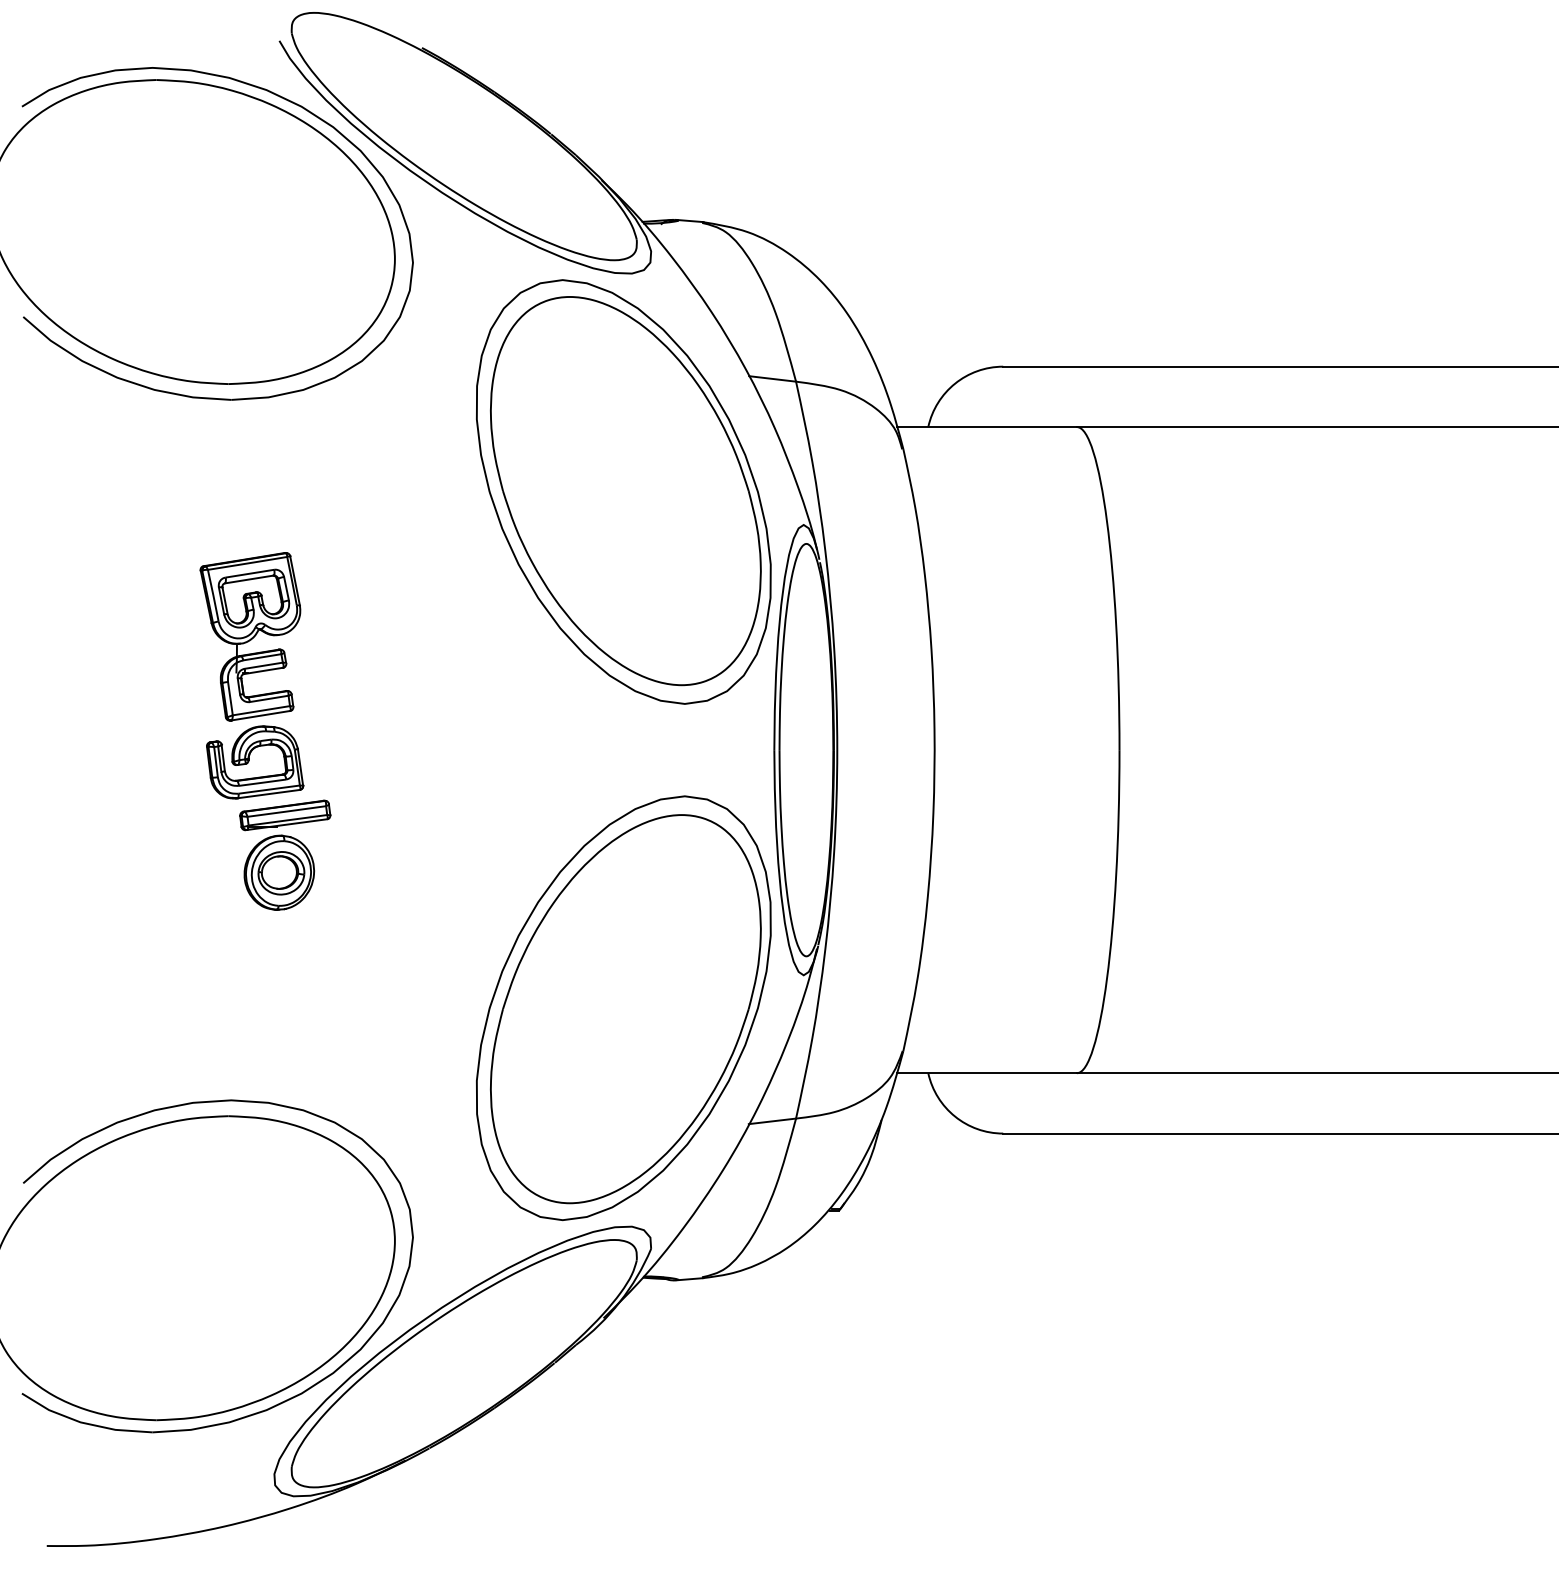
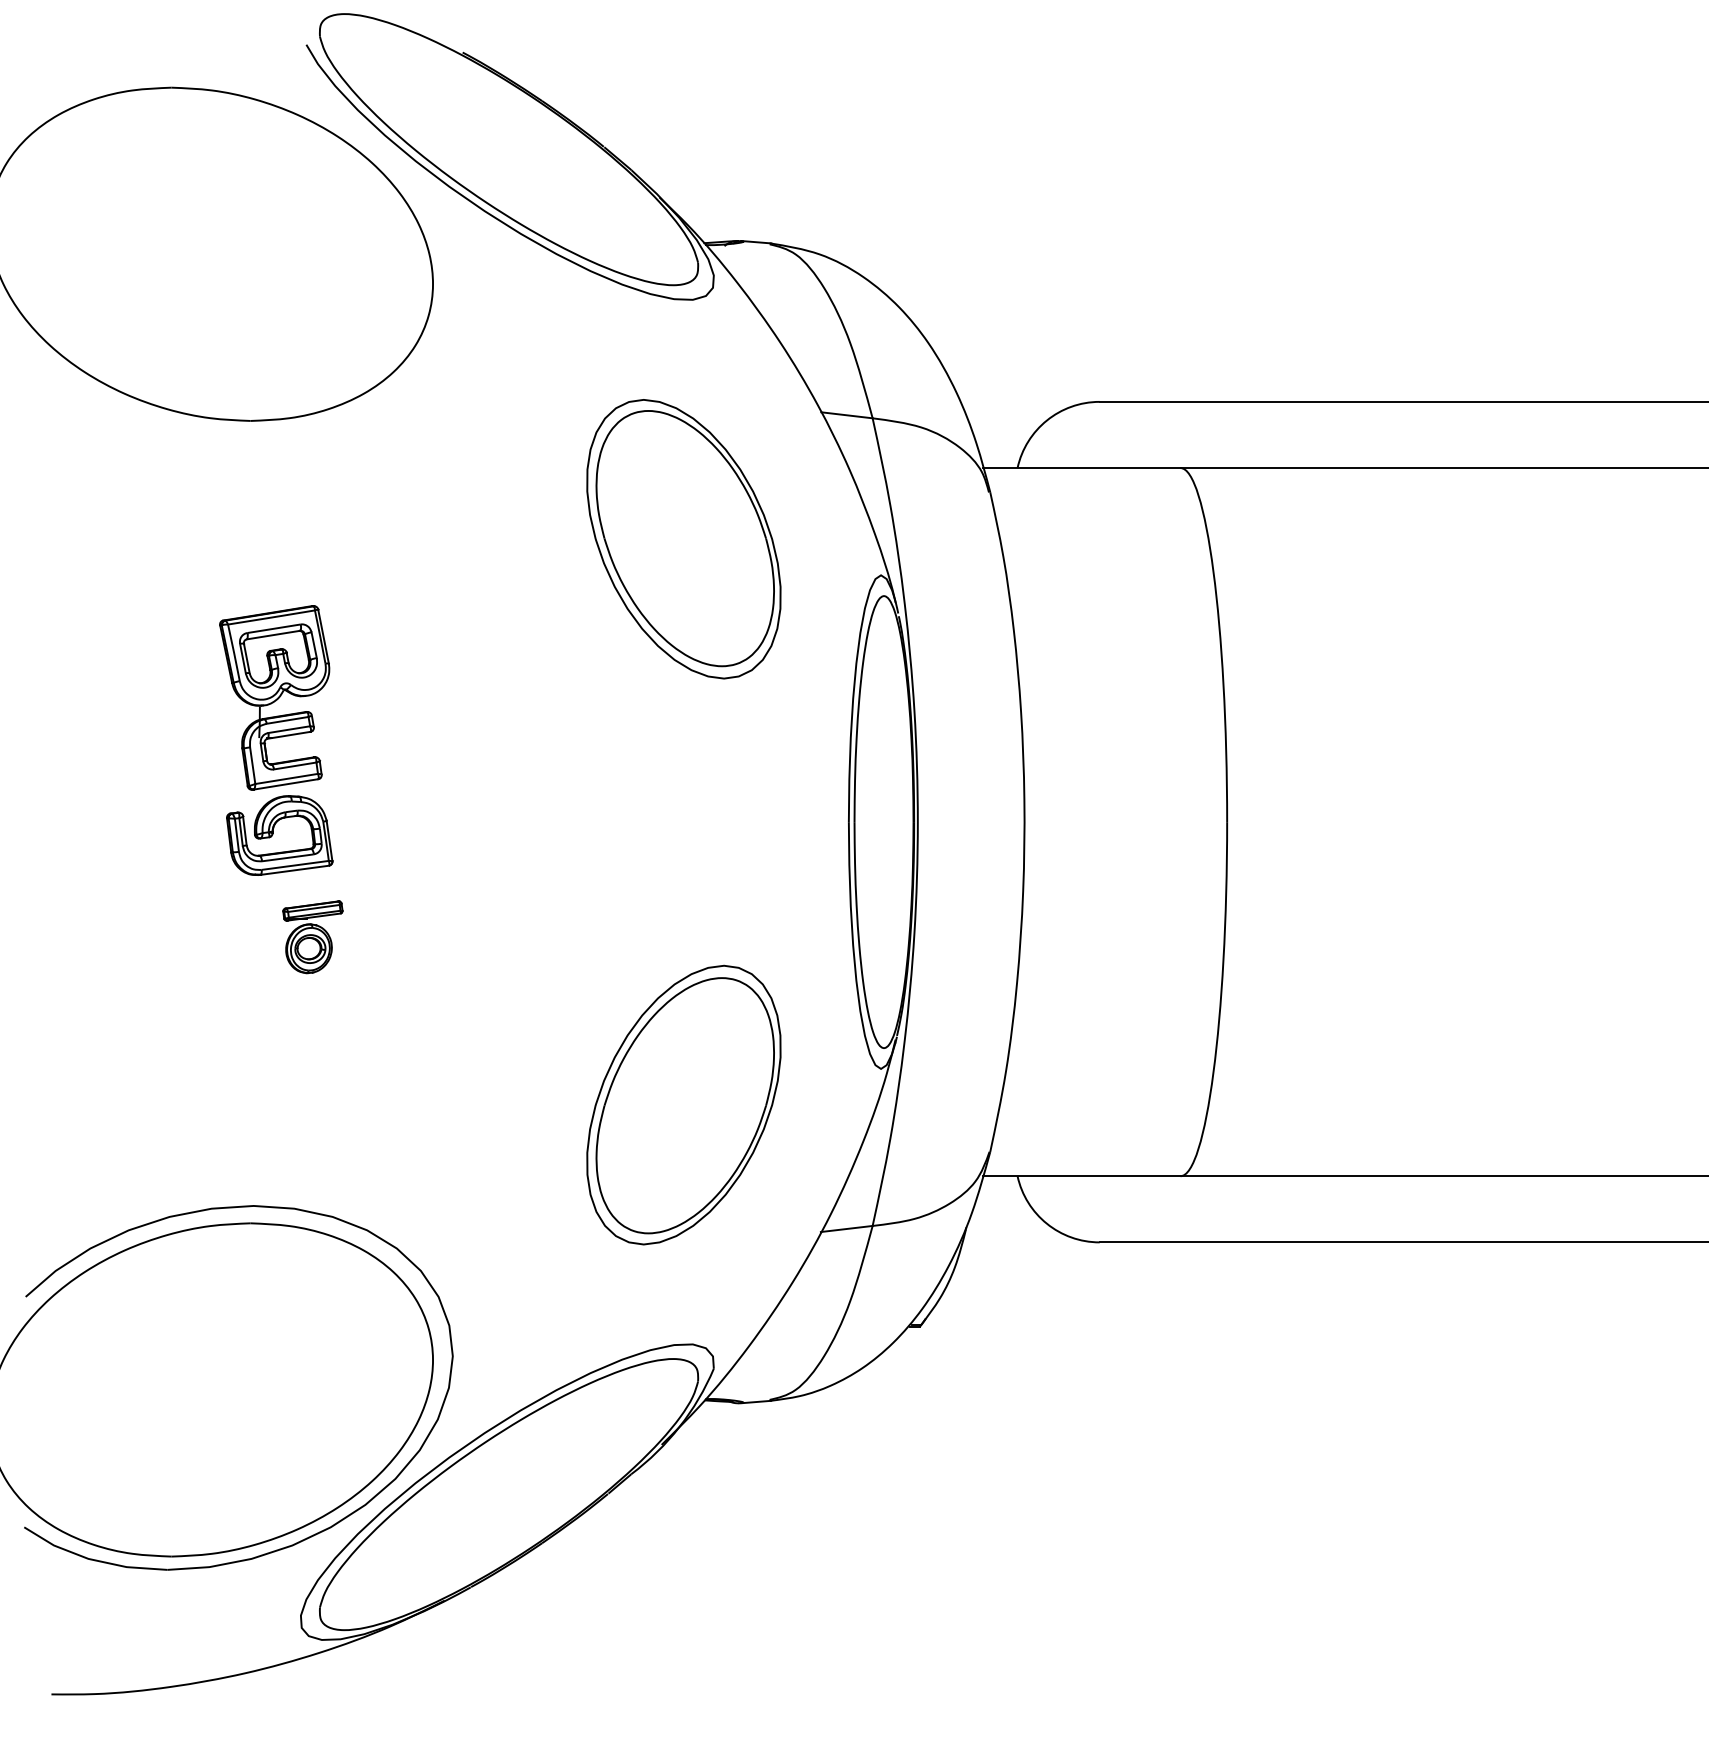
part: (283, 99) -> (310, 109), removed
part: (623, 491) -> (683, 538), size x0.6
part: (285, 854) -> (313, 936), size x0.6
part: (623, 1008) -> (683, 1105), size x0.6

